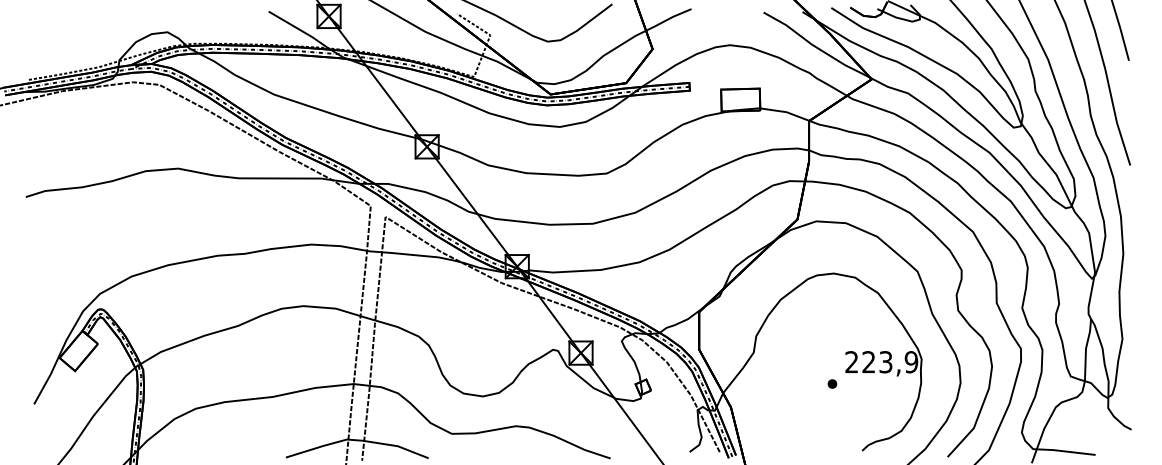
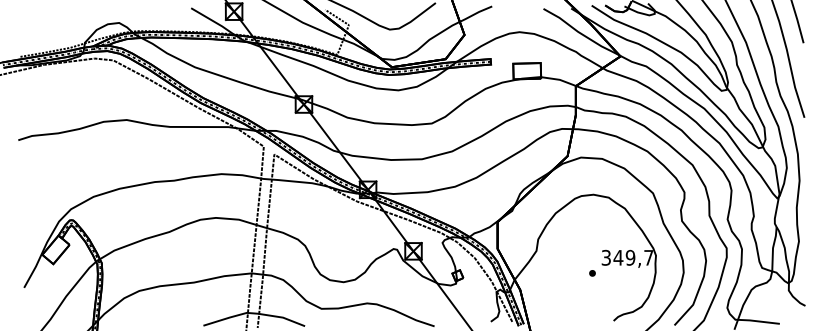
text: (881, 361) -> (627, 257), 223,9 -> 349,7

